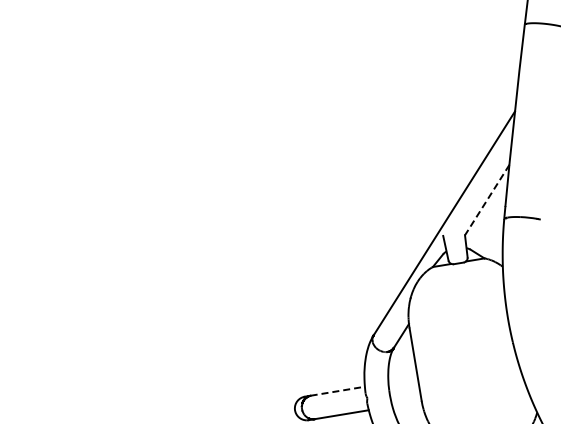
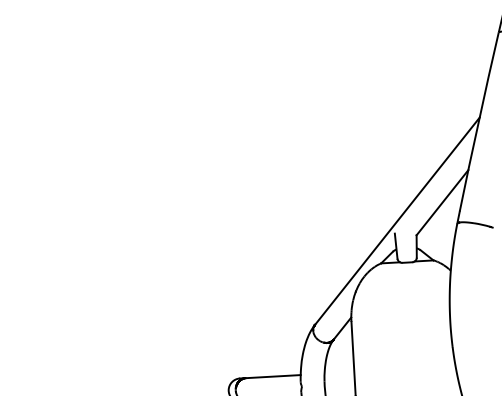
line: (487, 200) -> (442, 203), dashed -> solid
line: (338, 391) -> (273, 376), dashed -> solid

